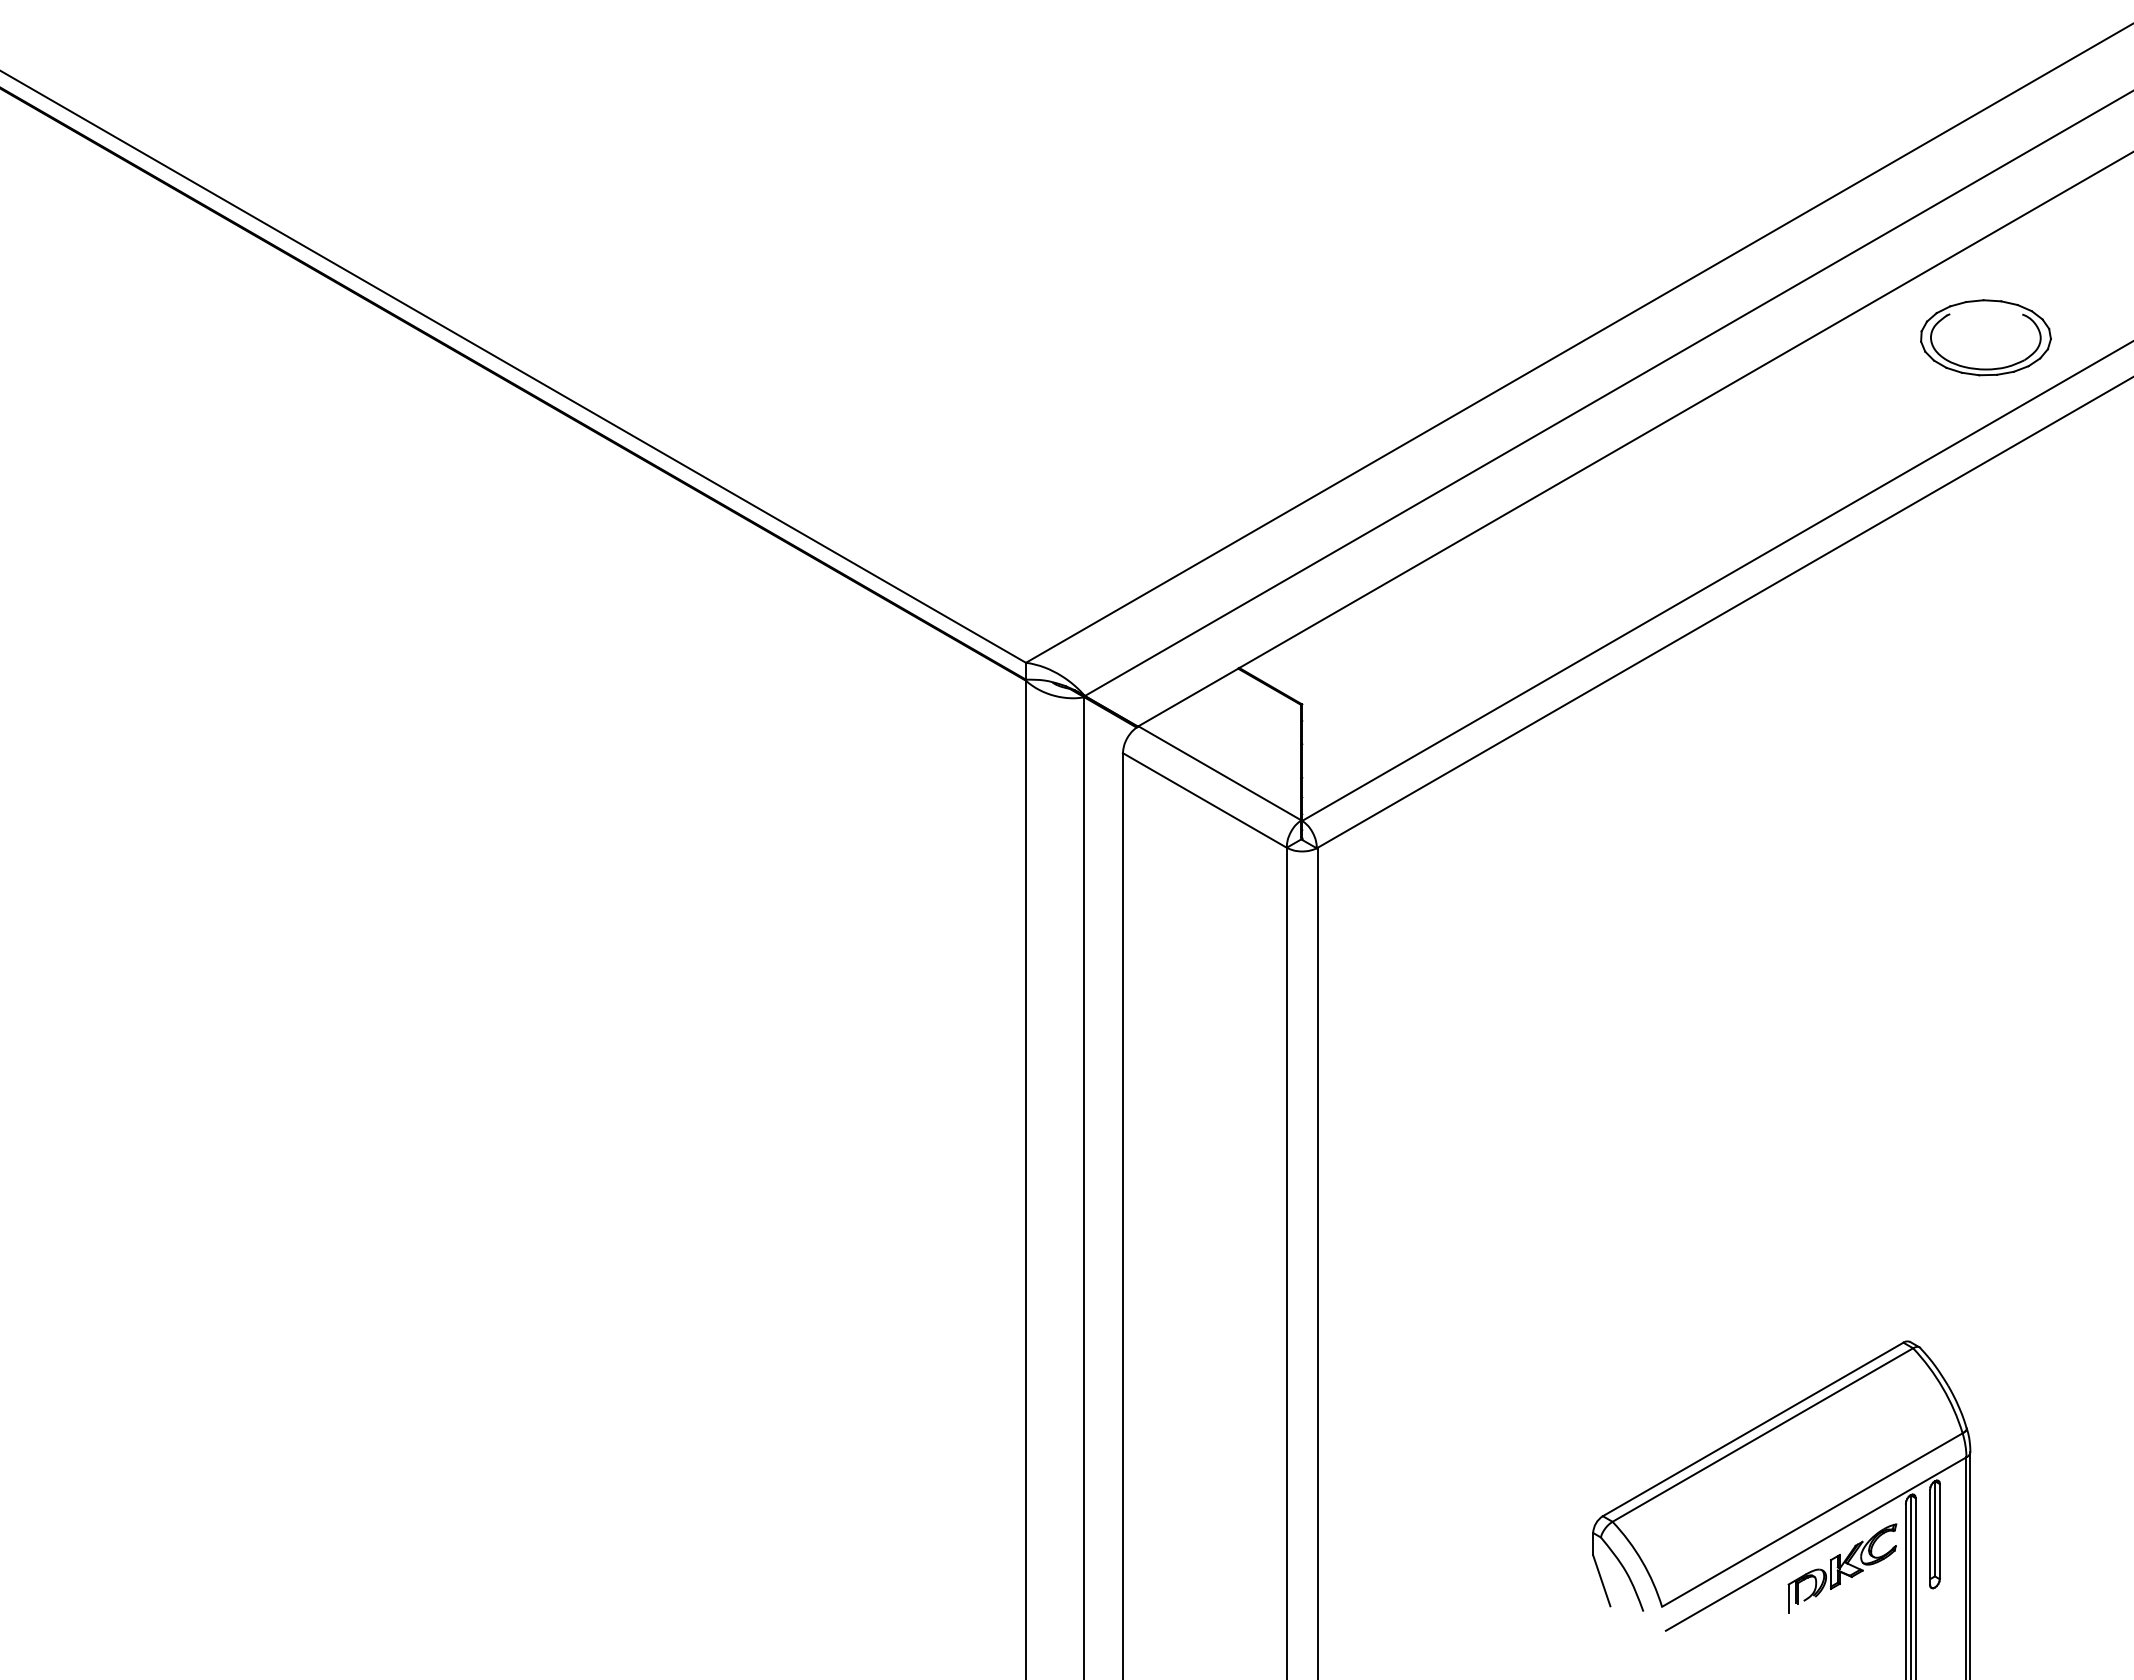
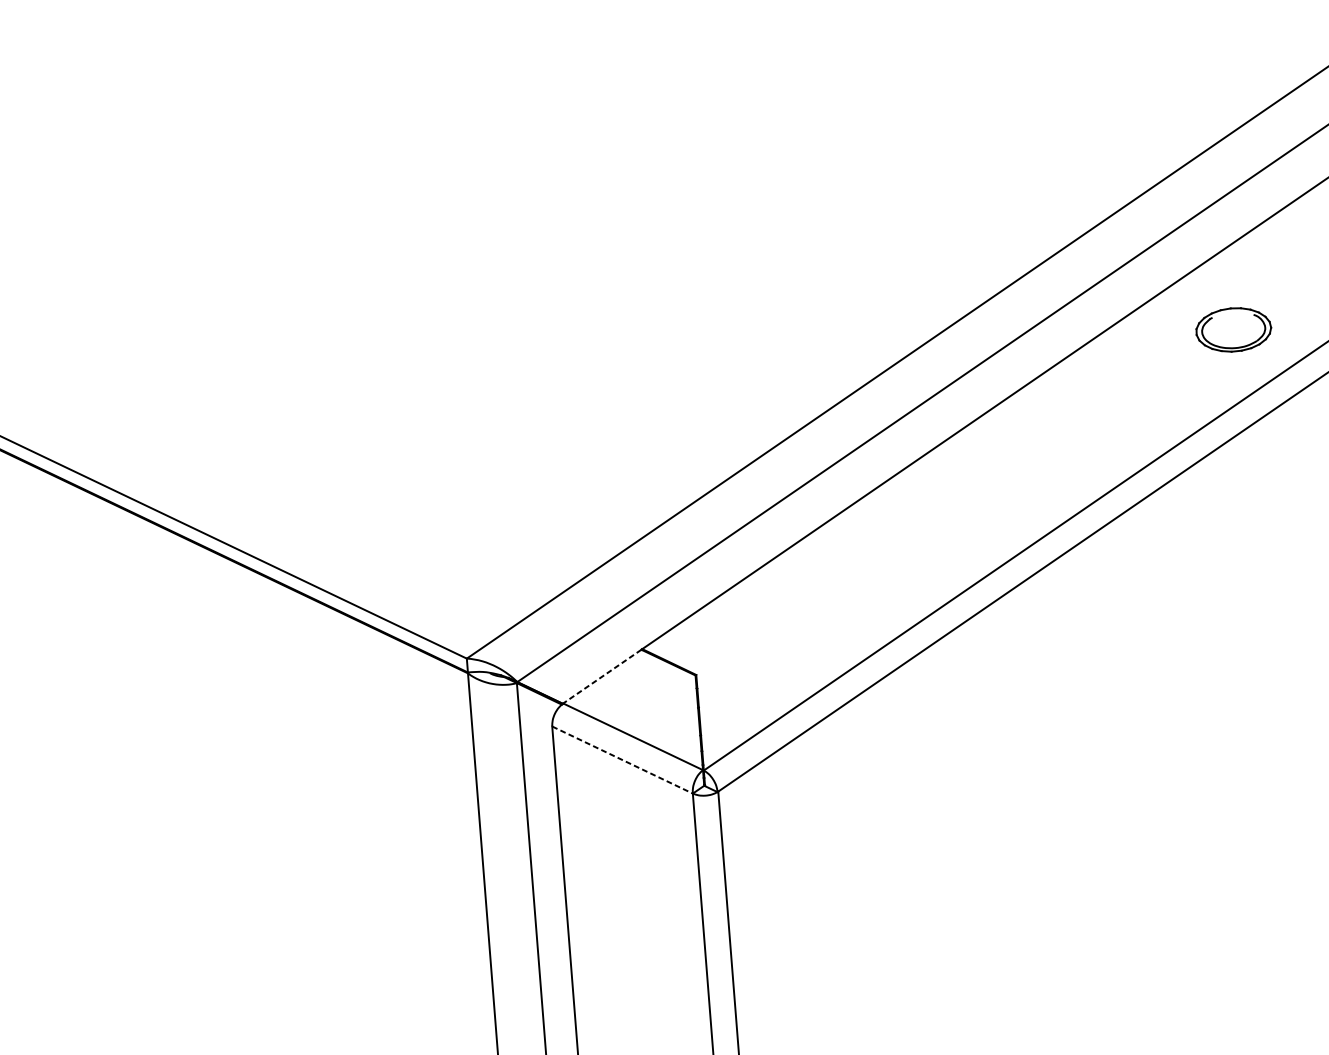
part: (1985, 337) -> (1233, 329), size x0.7
line: (1188, 697) -> (602, 676), solid -> dashed
line: (1204, 800) -> (622, 760), solid -> dashed

